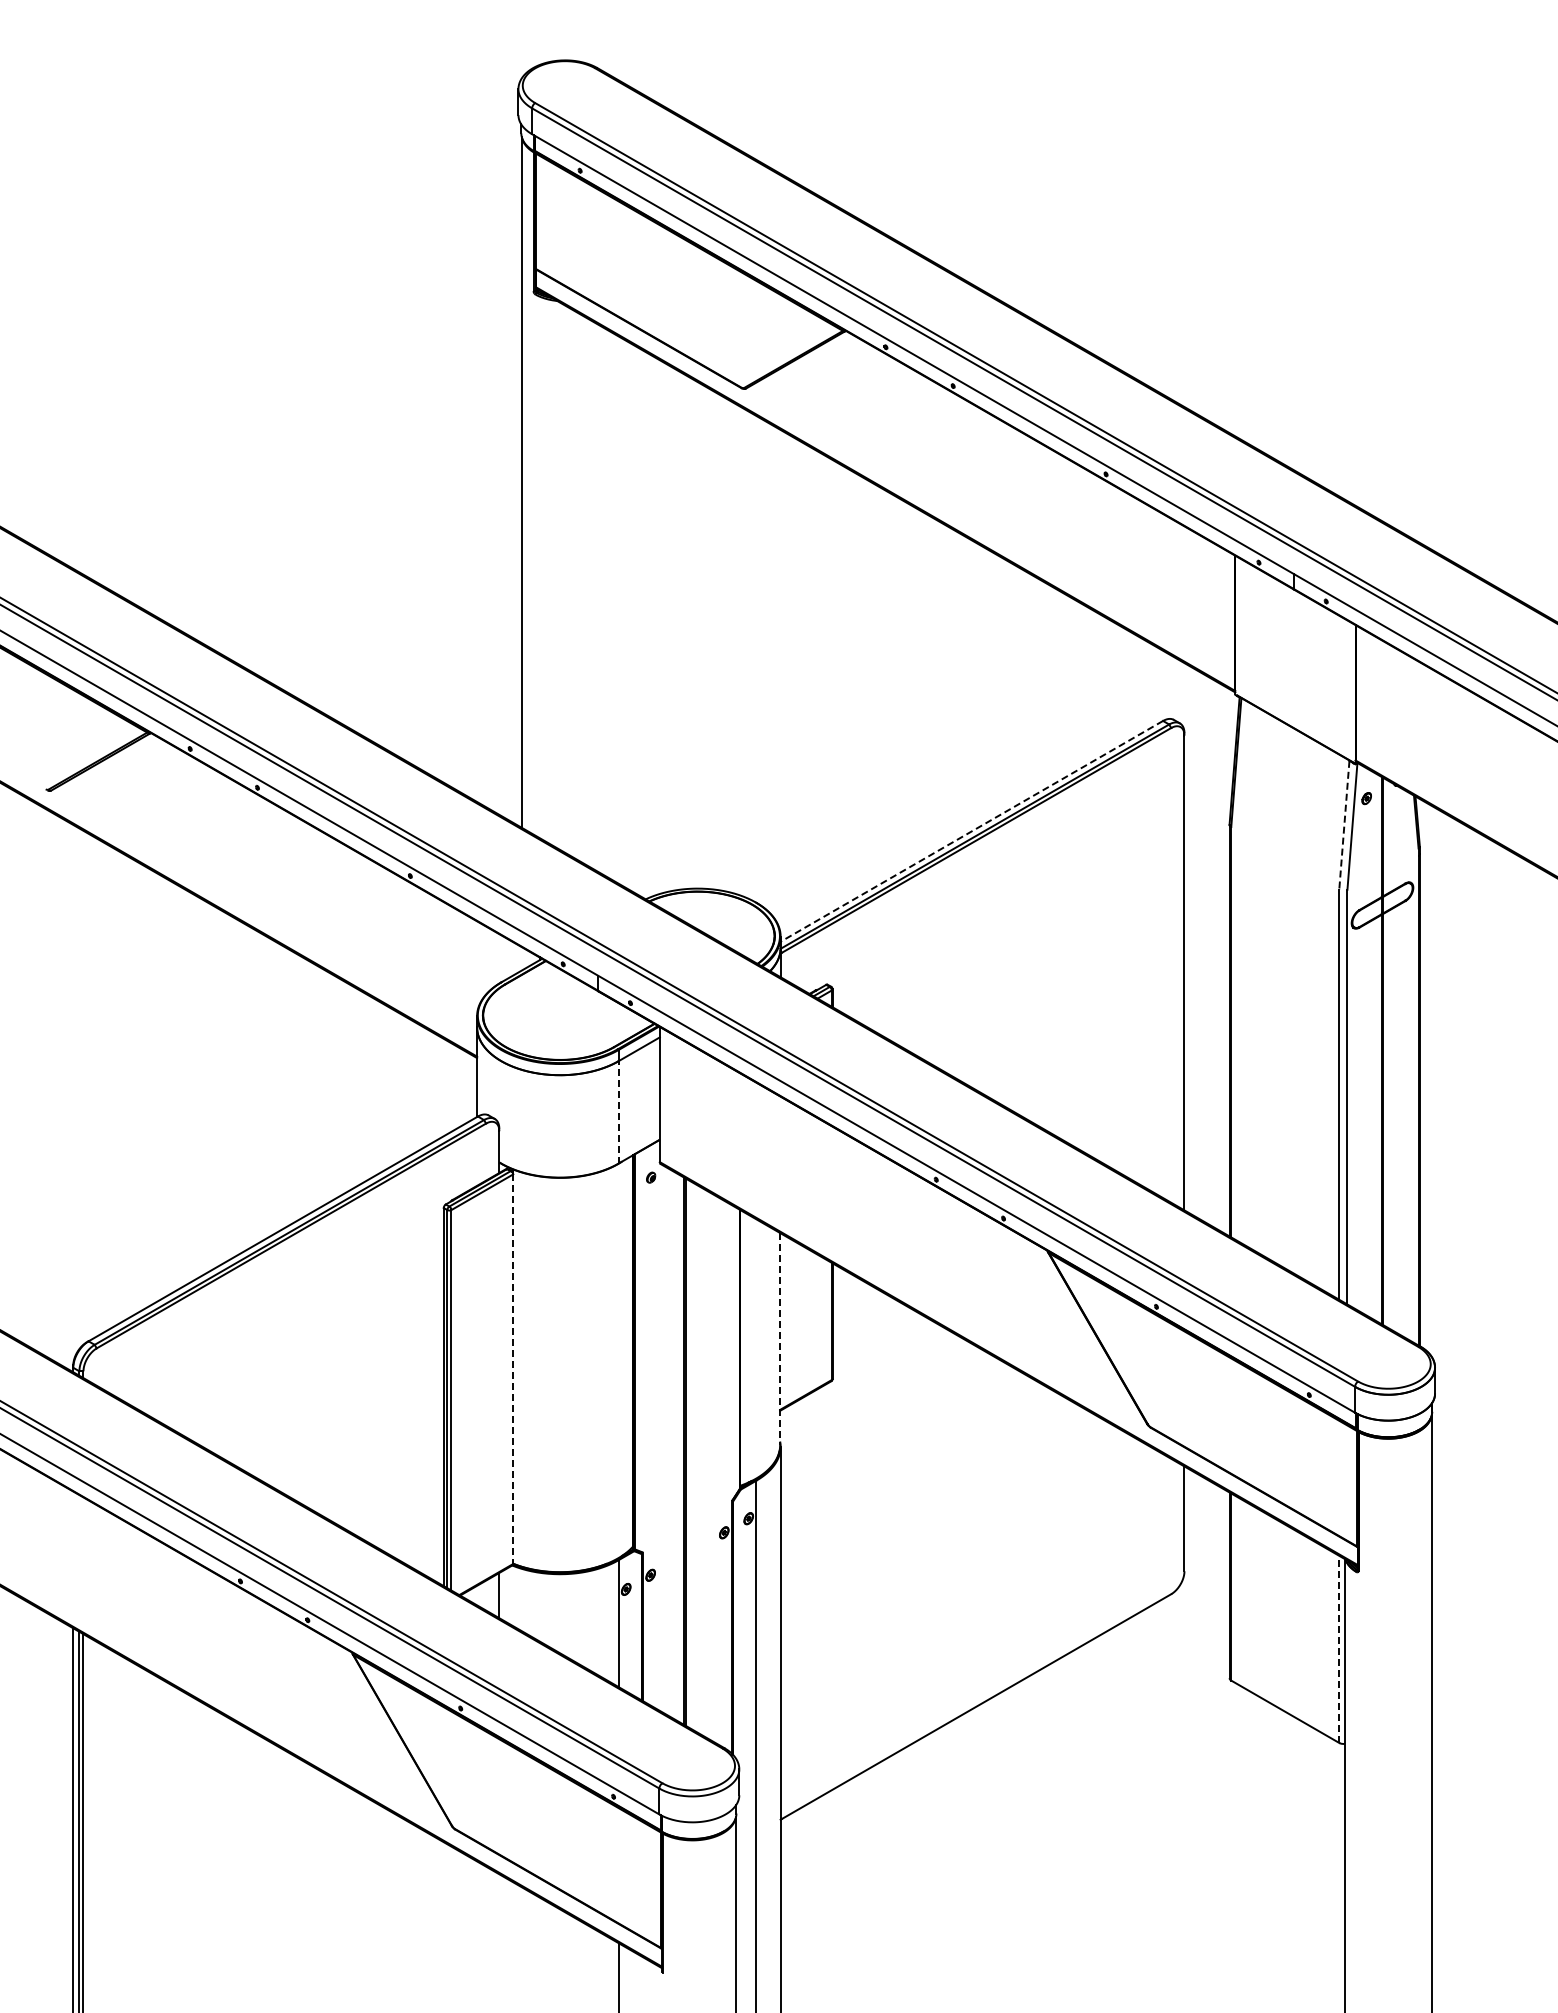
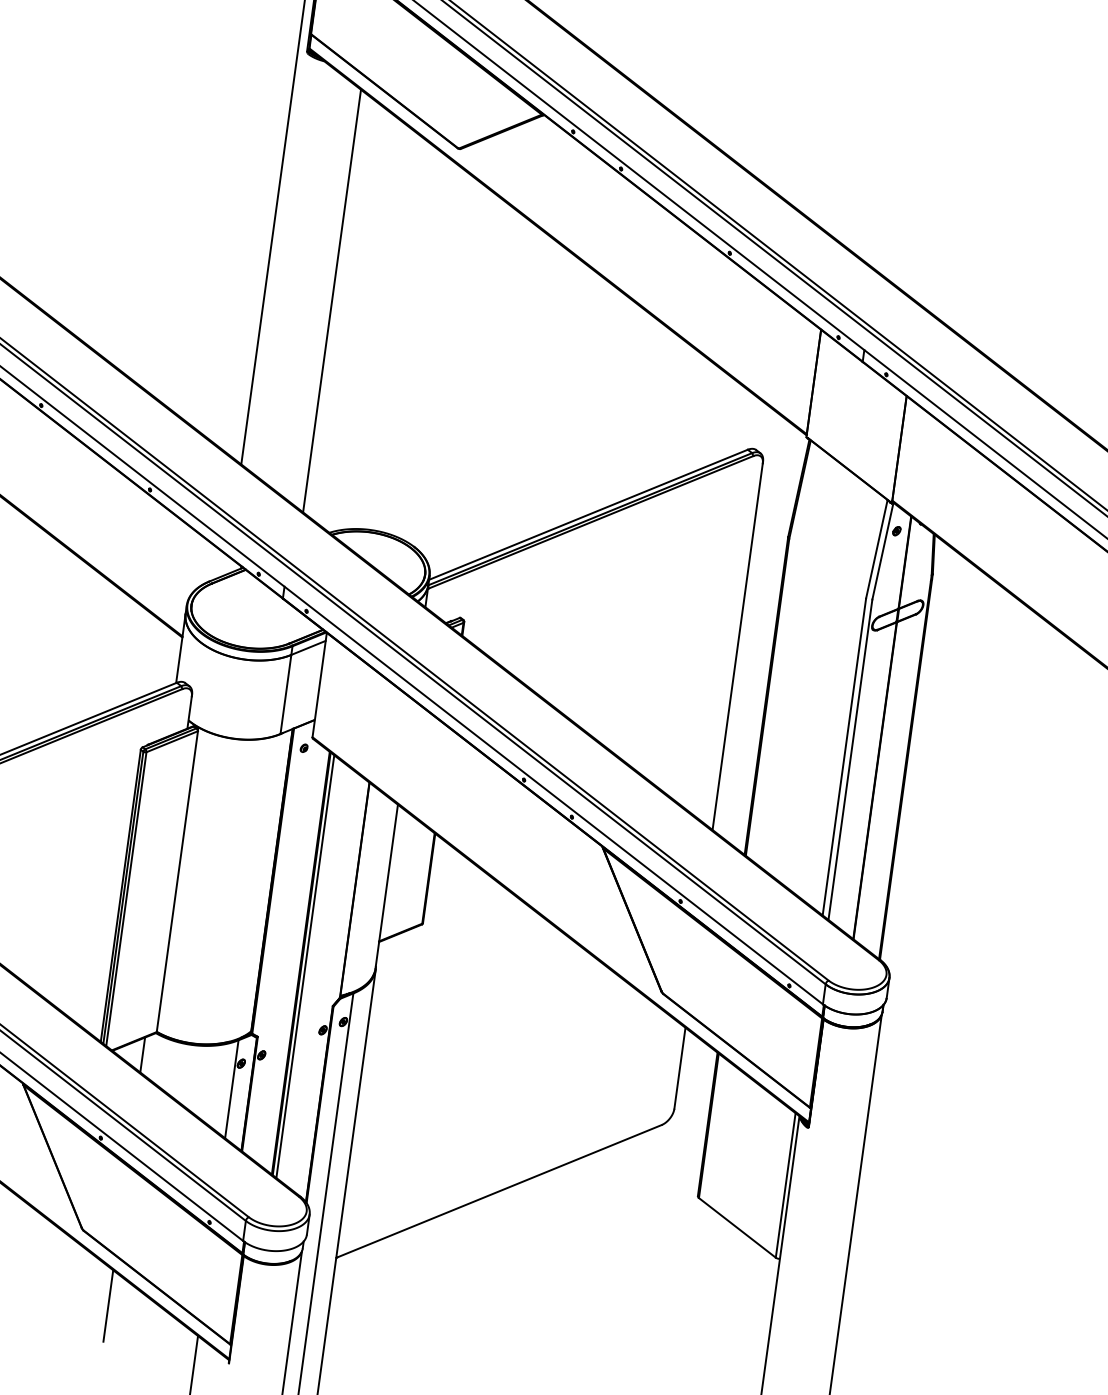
line: (608, 604) -> (331, 301), added
line: (1344, 825) -> (876, 549), dashed -> solid
line: (971, 831) -> (588, 514), dashed -> solid
line: (618, 1111) -> (285, 693), dashed -> solid
line: (780, 1339) -> (386, 886), dashed -> solid
line: (513, 1369) -> (177, 881), dashed -> solid
line: (690, 1454) -> (305, 966), added
line: (1339, 1649) -> (785, 1185), dashed -> solid
line: (499, 1920) -> (108, 1305), added

